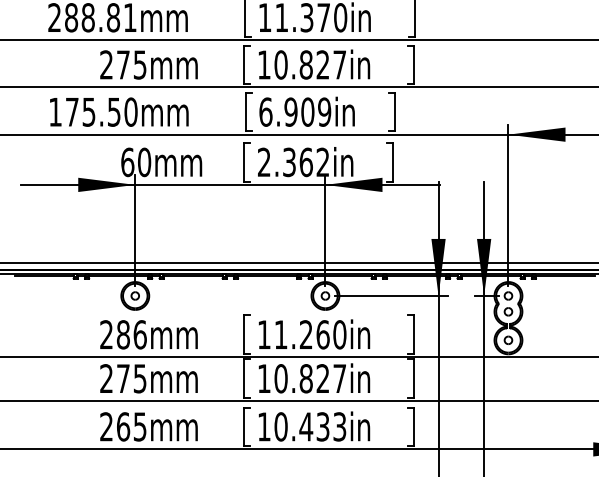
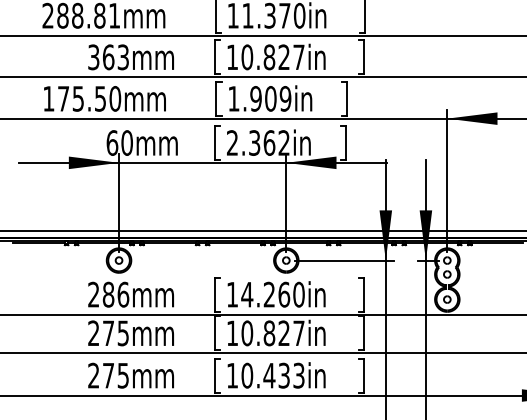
text: (123, 65) -> (108, 57), 275mm -> 363mm
text: (265, 111) -> (233, 98), 6.909in -> 1.909in
text: (281, 334) -> (247, 294), 11.260in -> 14.260in
text: (123, 426) -> (108, 375), 265mm -> 275mm

